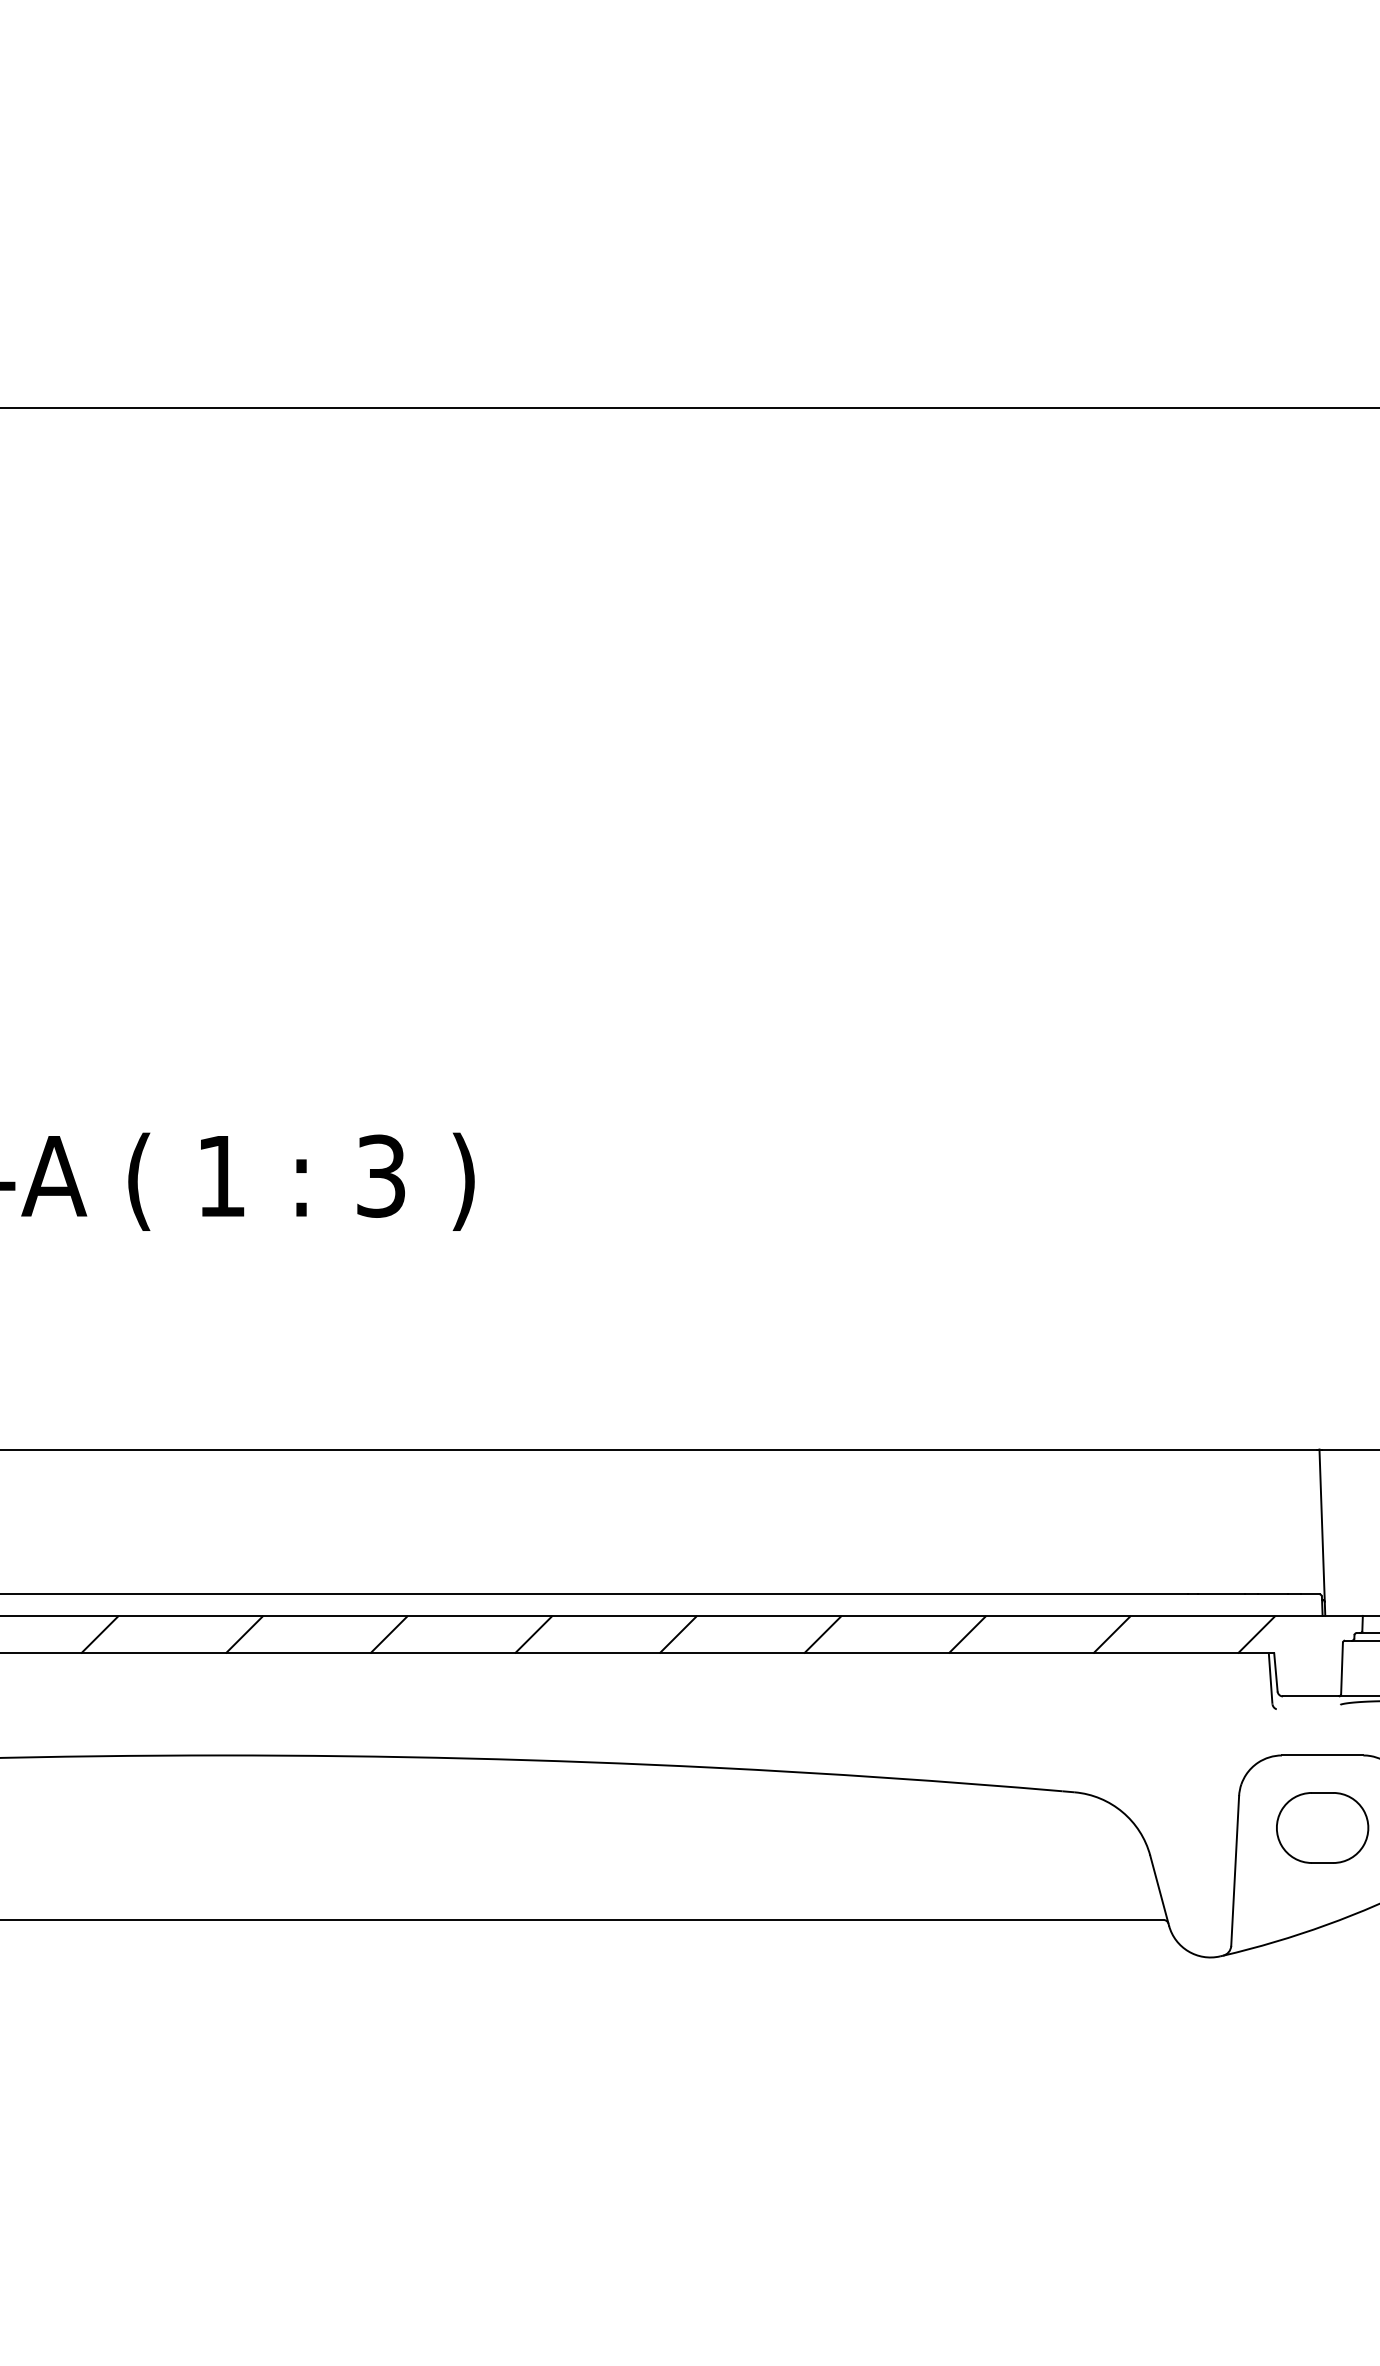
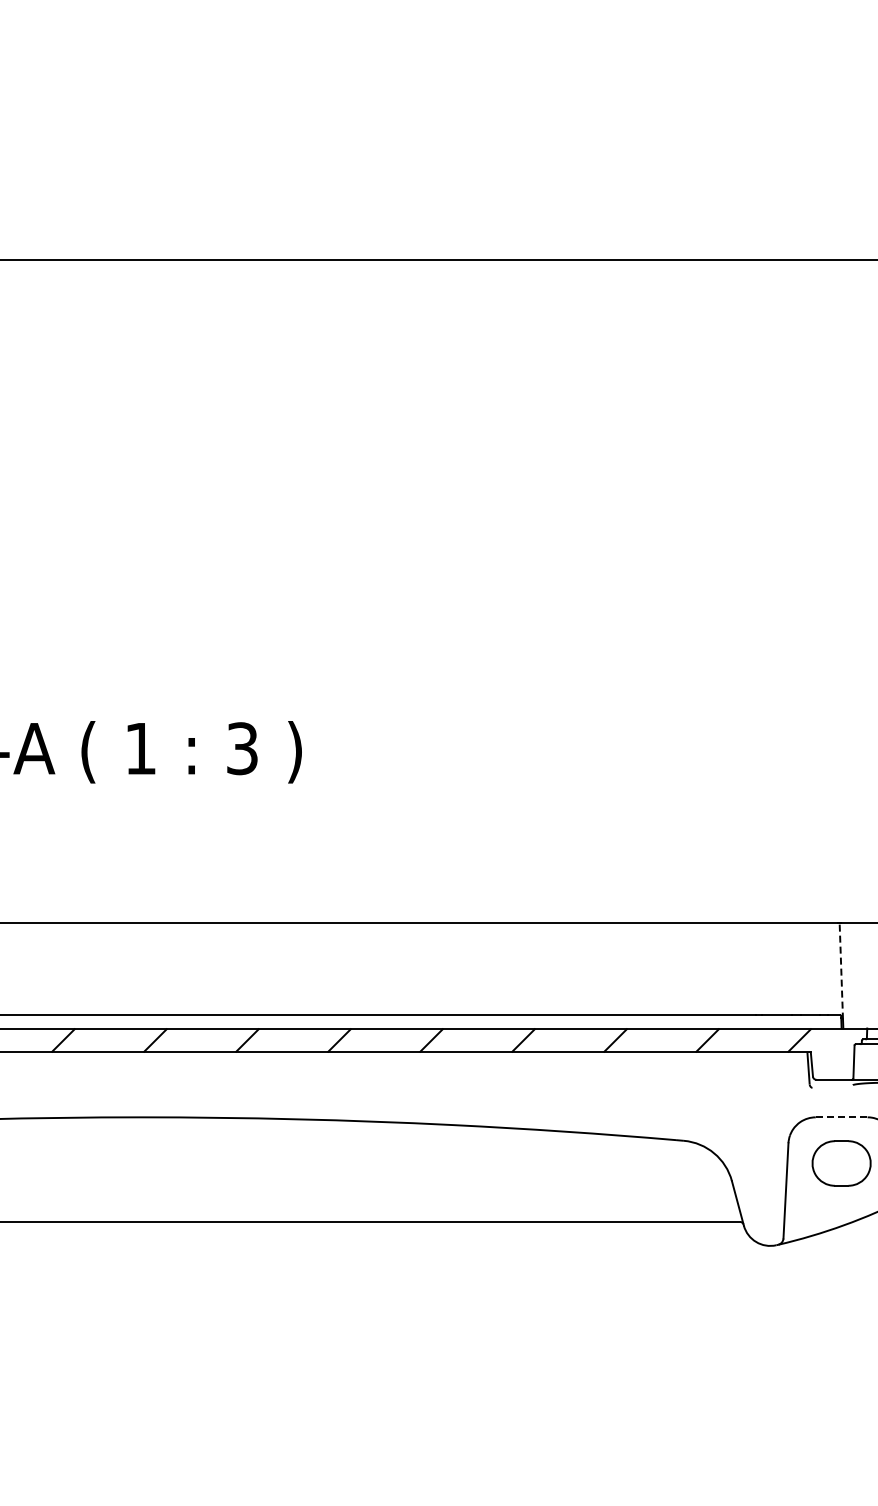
line: (1322, 1526) -> (841, 971), solid -> dashed
line: (1322, 1755) -> (841, 1117), solid -> dashed

